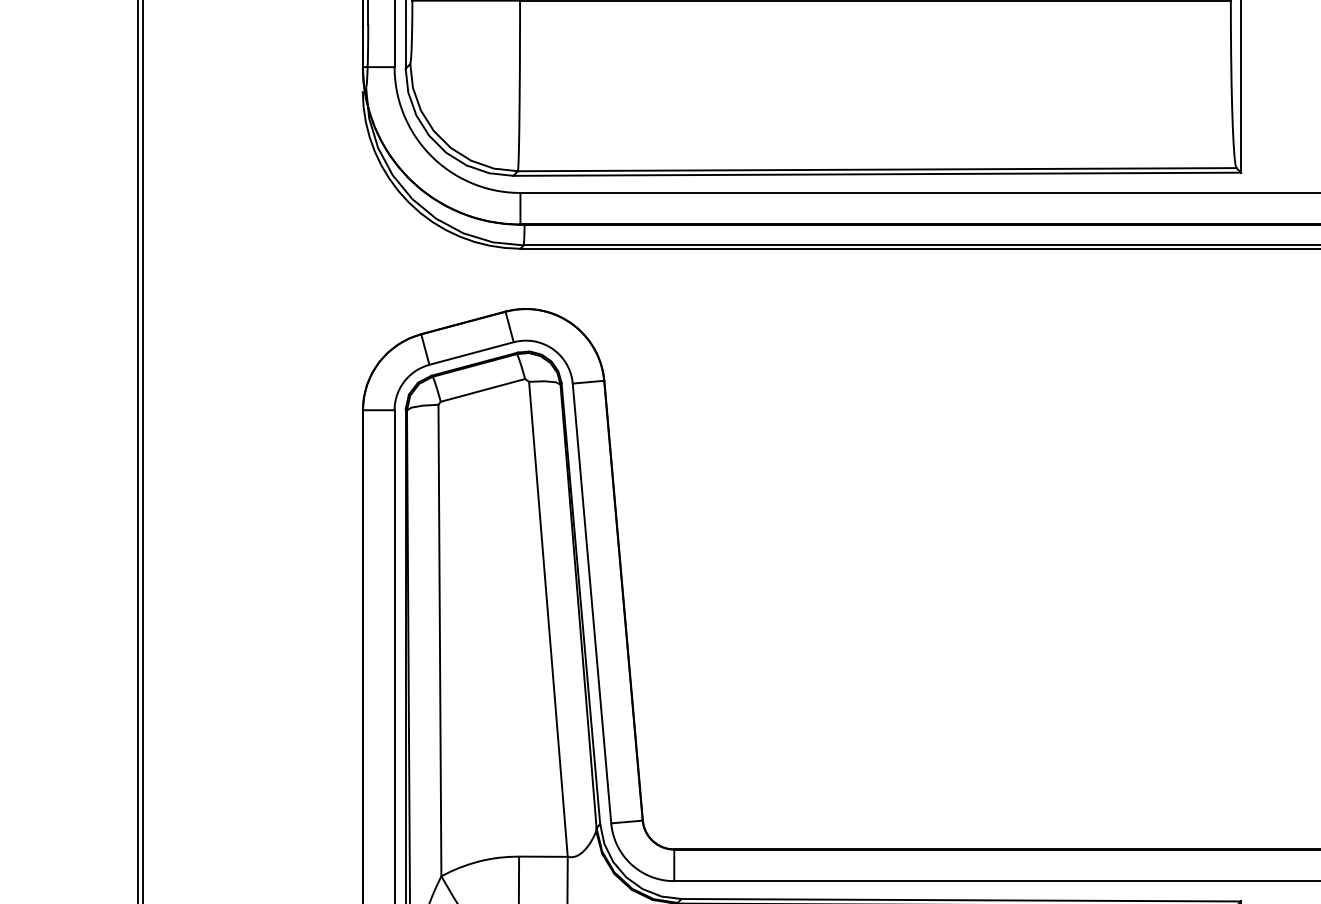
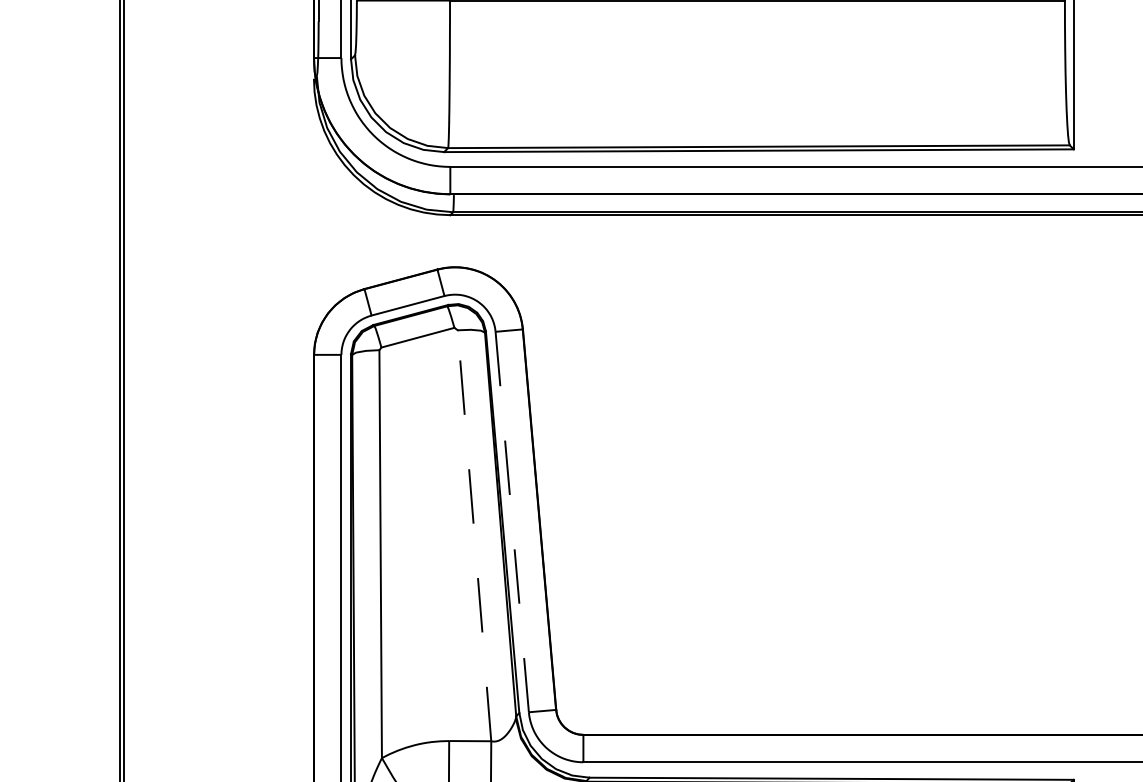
line: (592, 604) -> (512, 522), solid -> dashed
line: (548, 619) -> (474, 535), solid -> dashed

